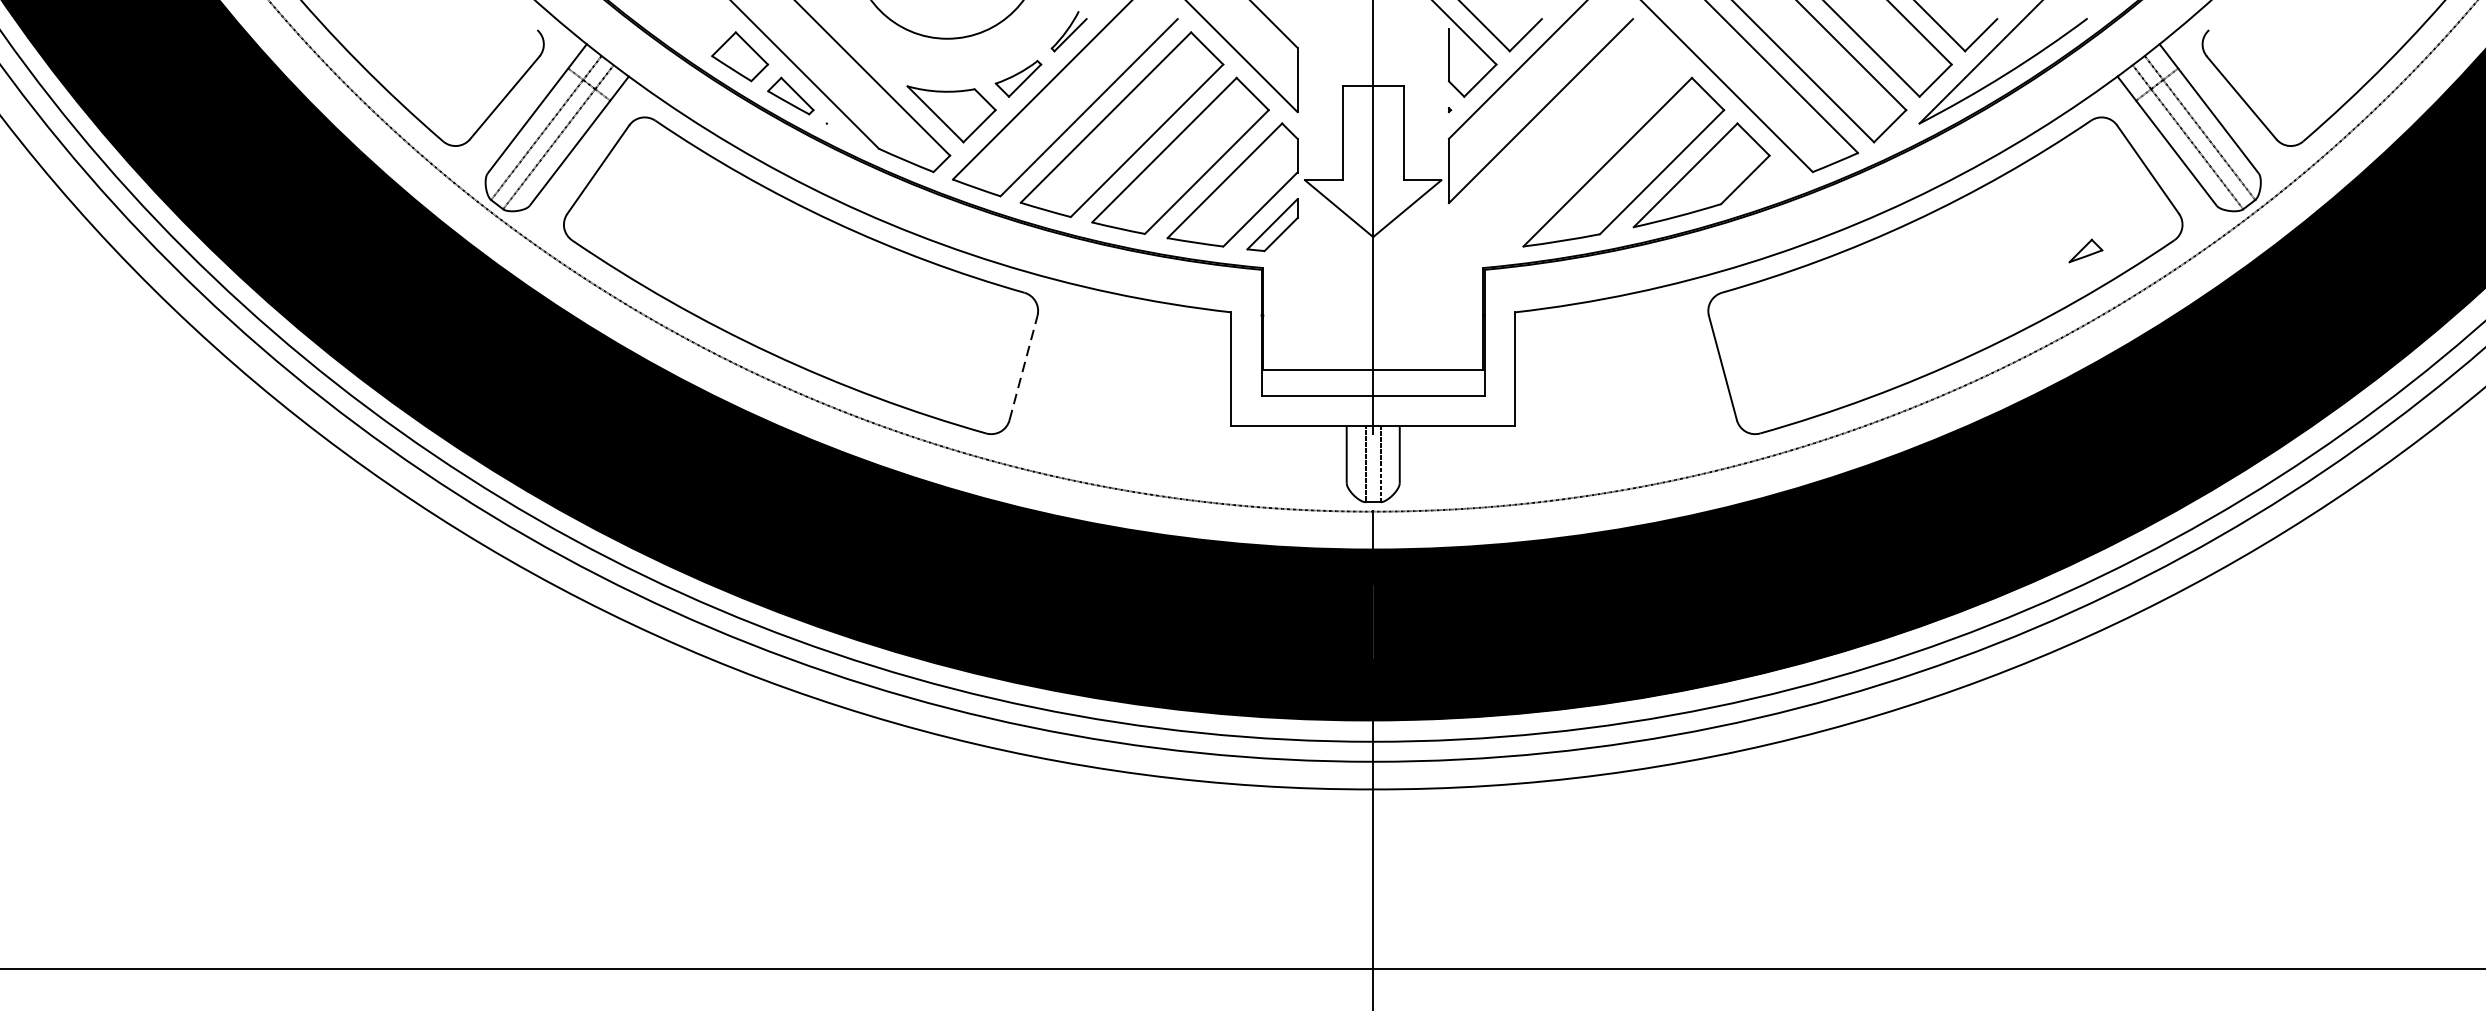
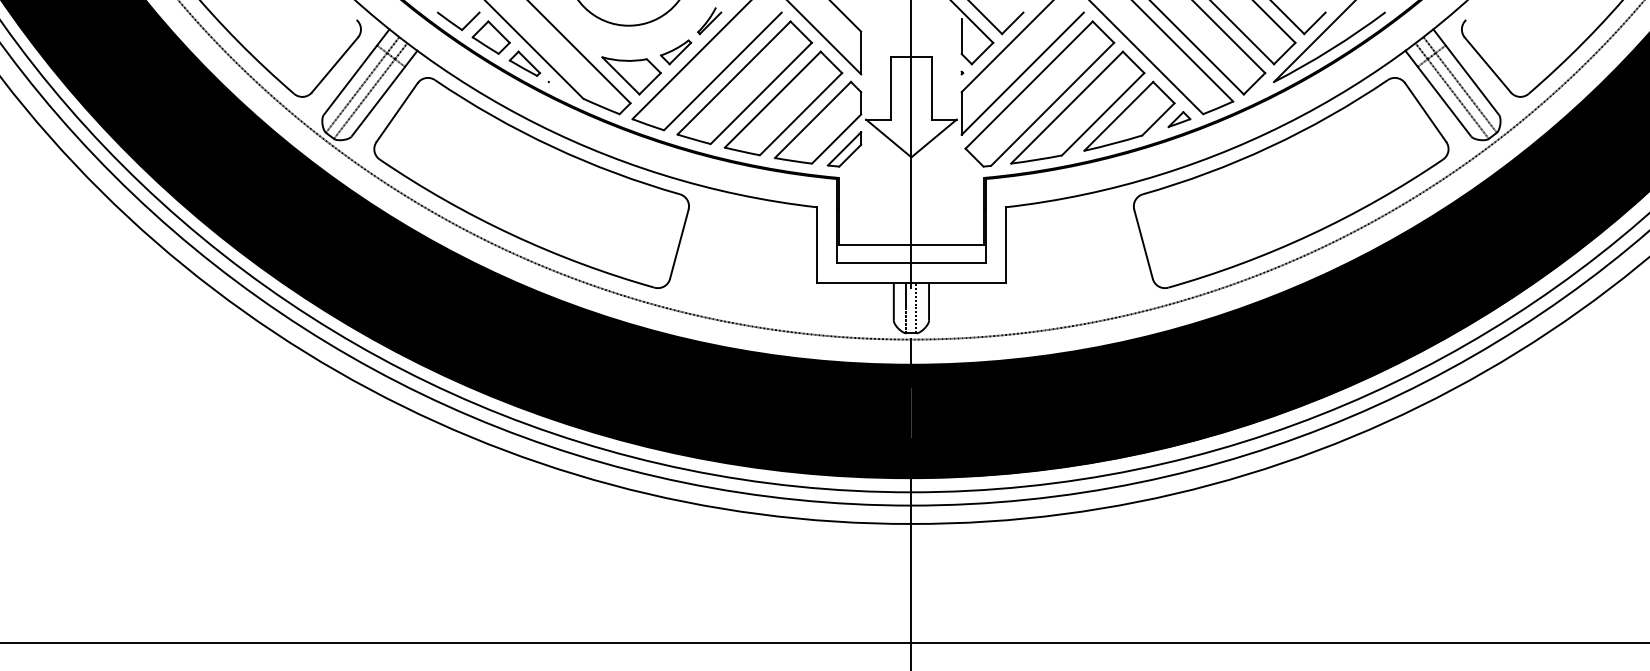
part: (690, 32) -> (458, 21), added
part: (1566, 140) -> (1039, 93), added
part: (2085, 250) -> (1179, 119), moved
line: (1023, 368) -> (679, 244), dashed -> solid

